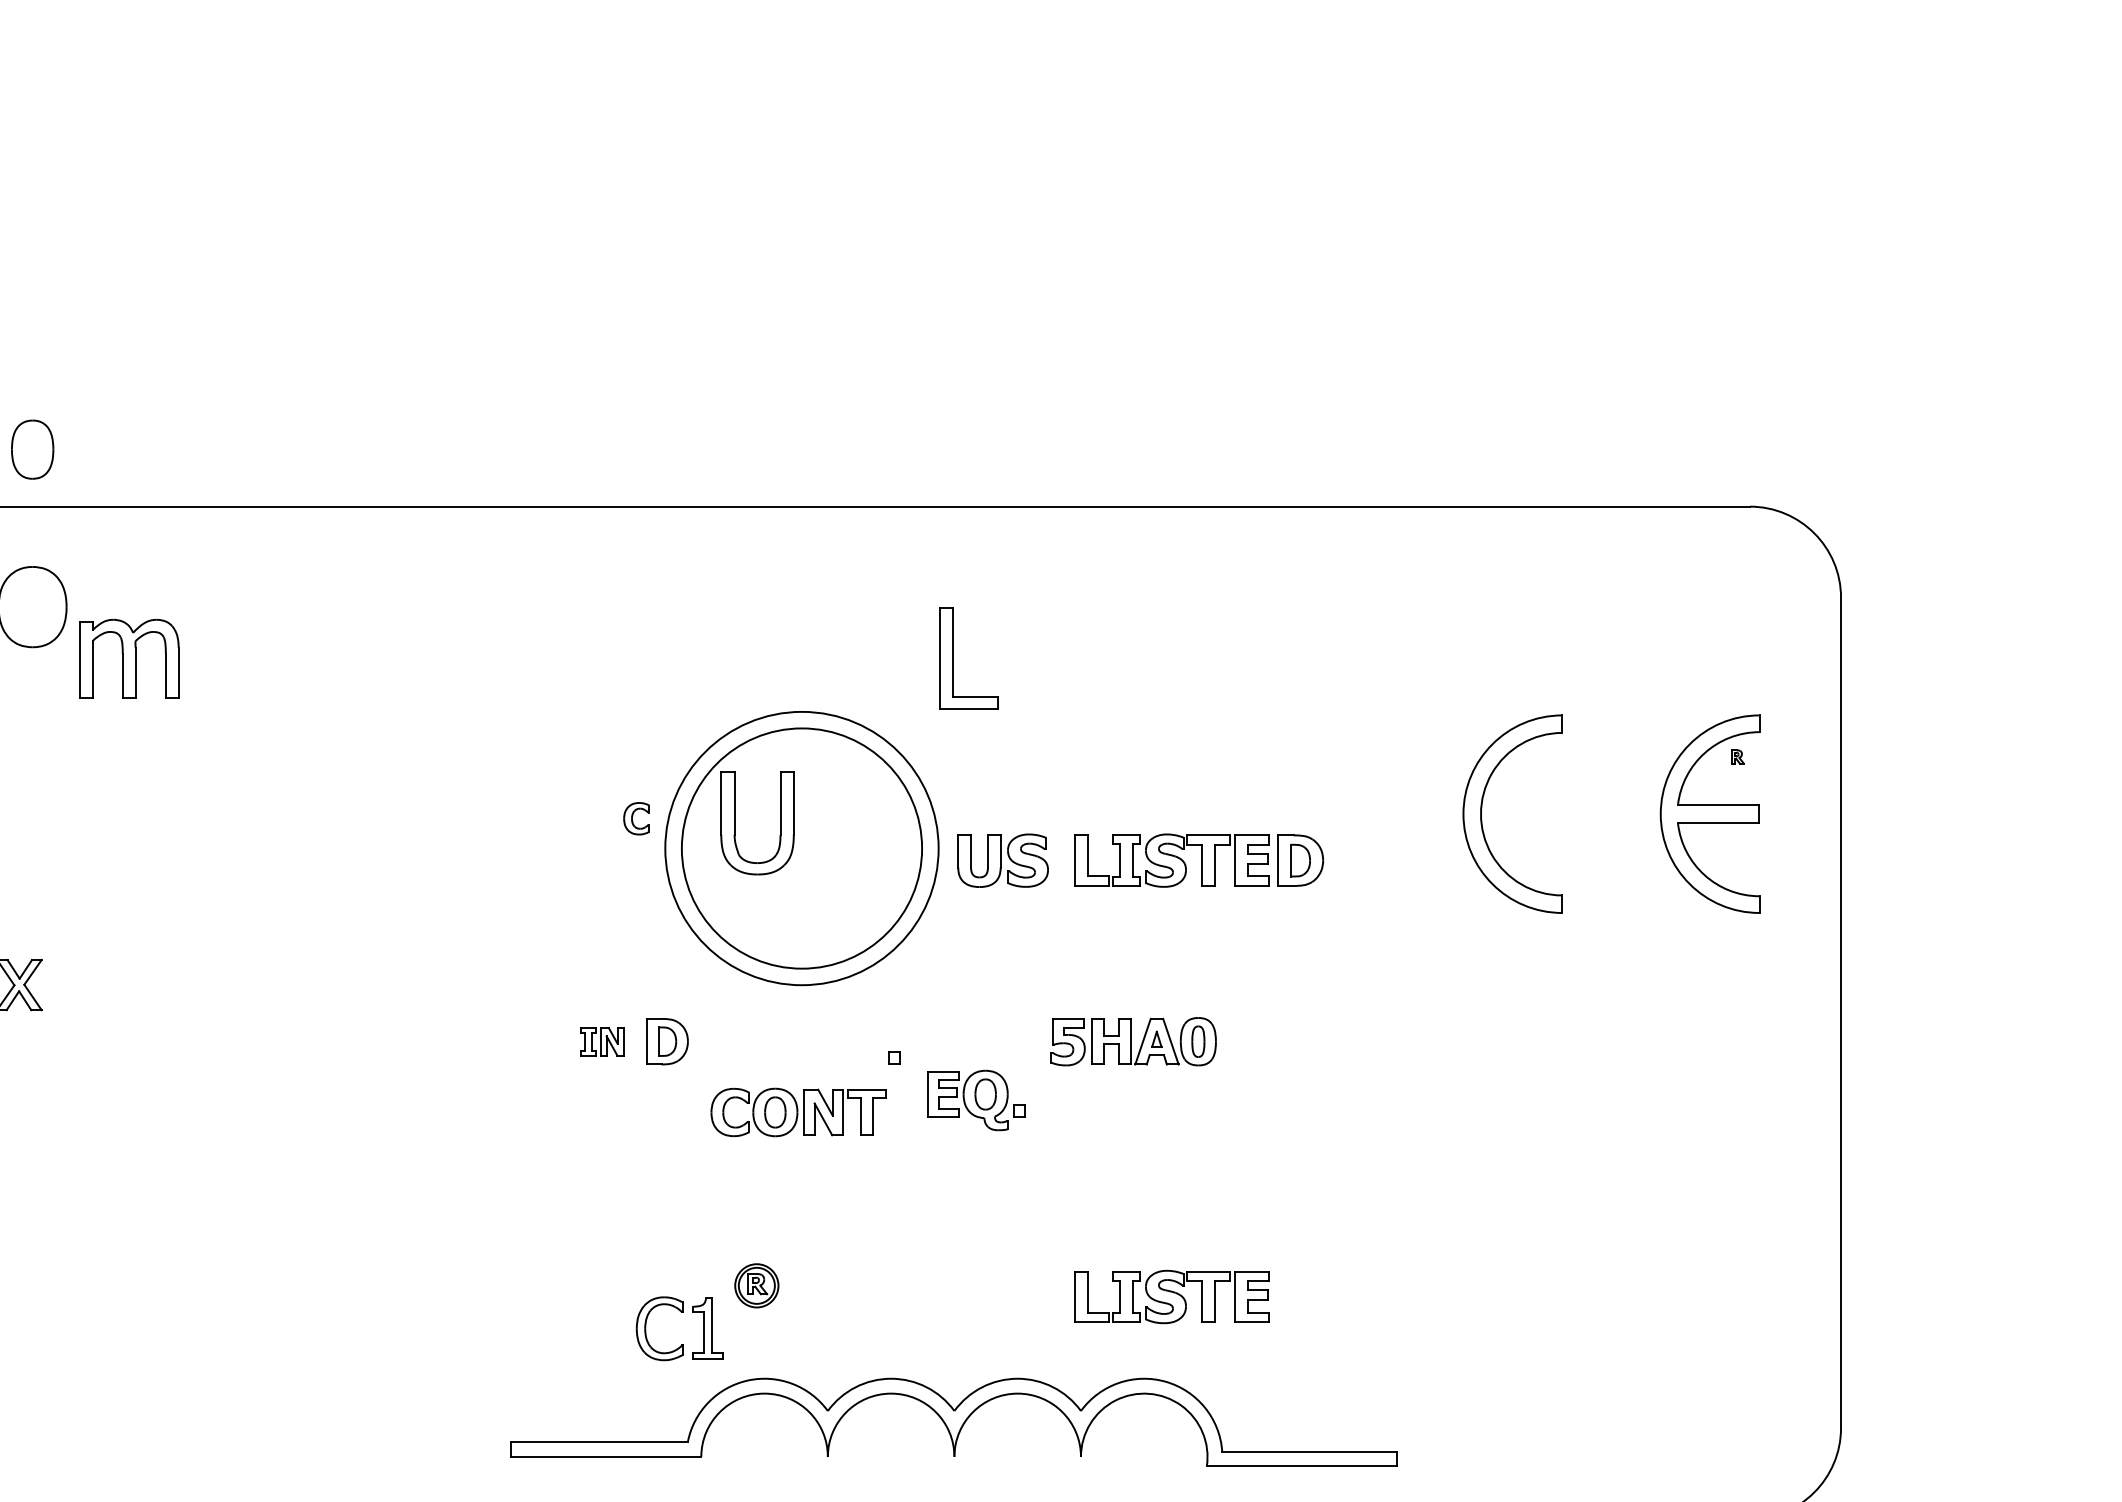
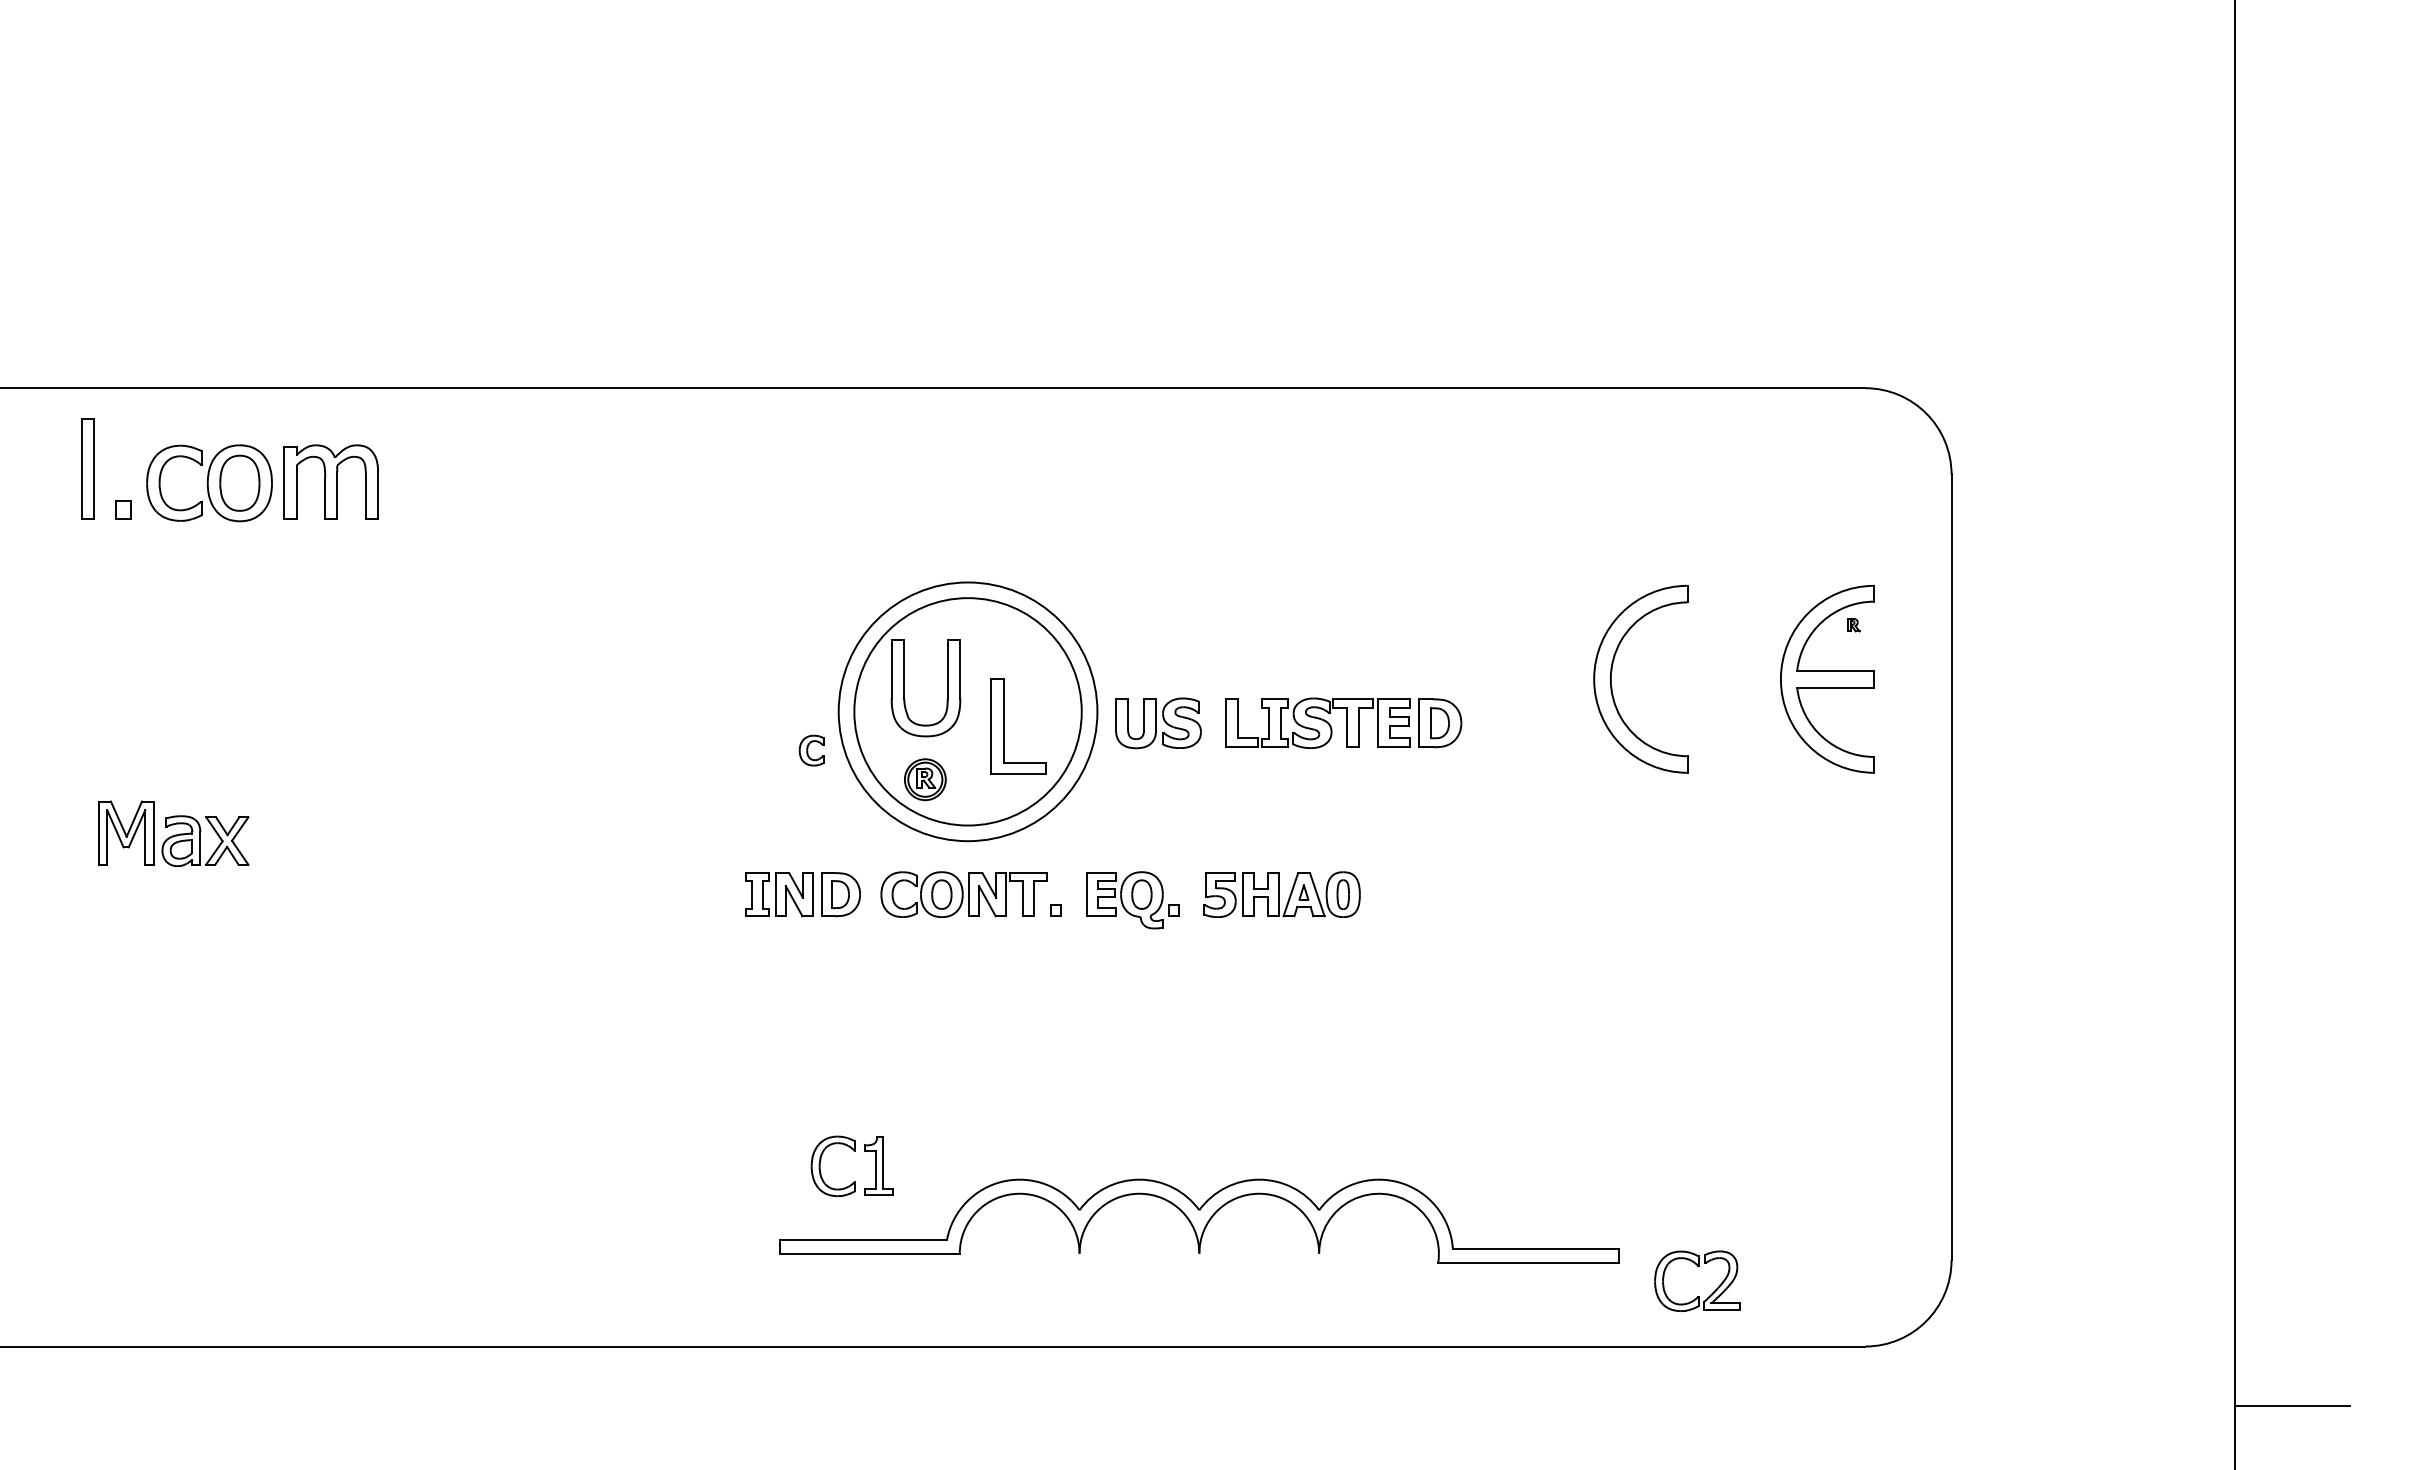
part: (32, 448) -> (239, 482), moved
part: (128, 658) -> (330, 481), moved
part: (953, 658) -> (1004, 726), moved
part: (636, 818) -> (811, 750), moved
part: (602, 1041) -> (779, 894), size x1.67
part: (975, 1100) -> (1132, 900), moved
part: (798, 1112) -> (963, 894), moved
part: (757, 1285) -> (925, 779), moved
part: (1171, 1296) -> (1317, 1135), removed
part: (954, 1421) -> (1199, 1220), moved
part: (1572, 1434) -> (1697, 1266), added

